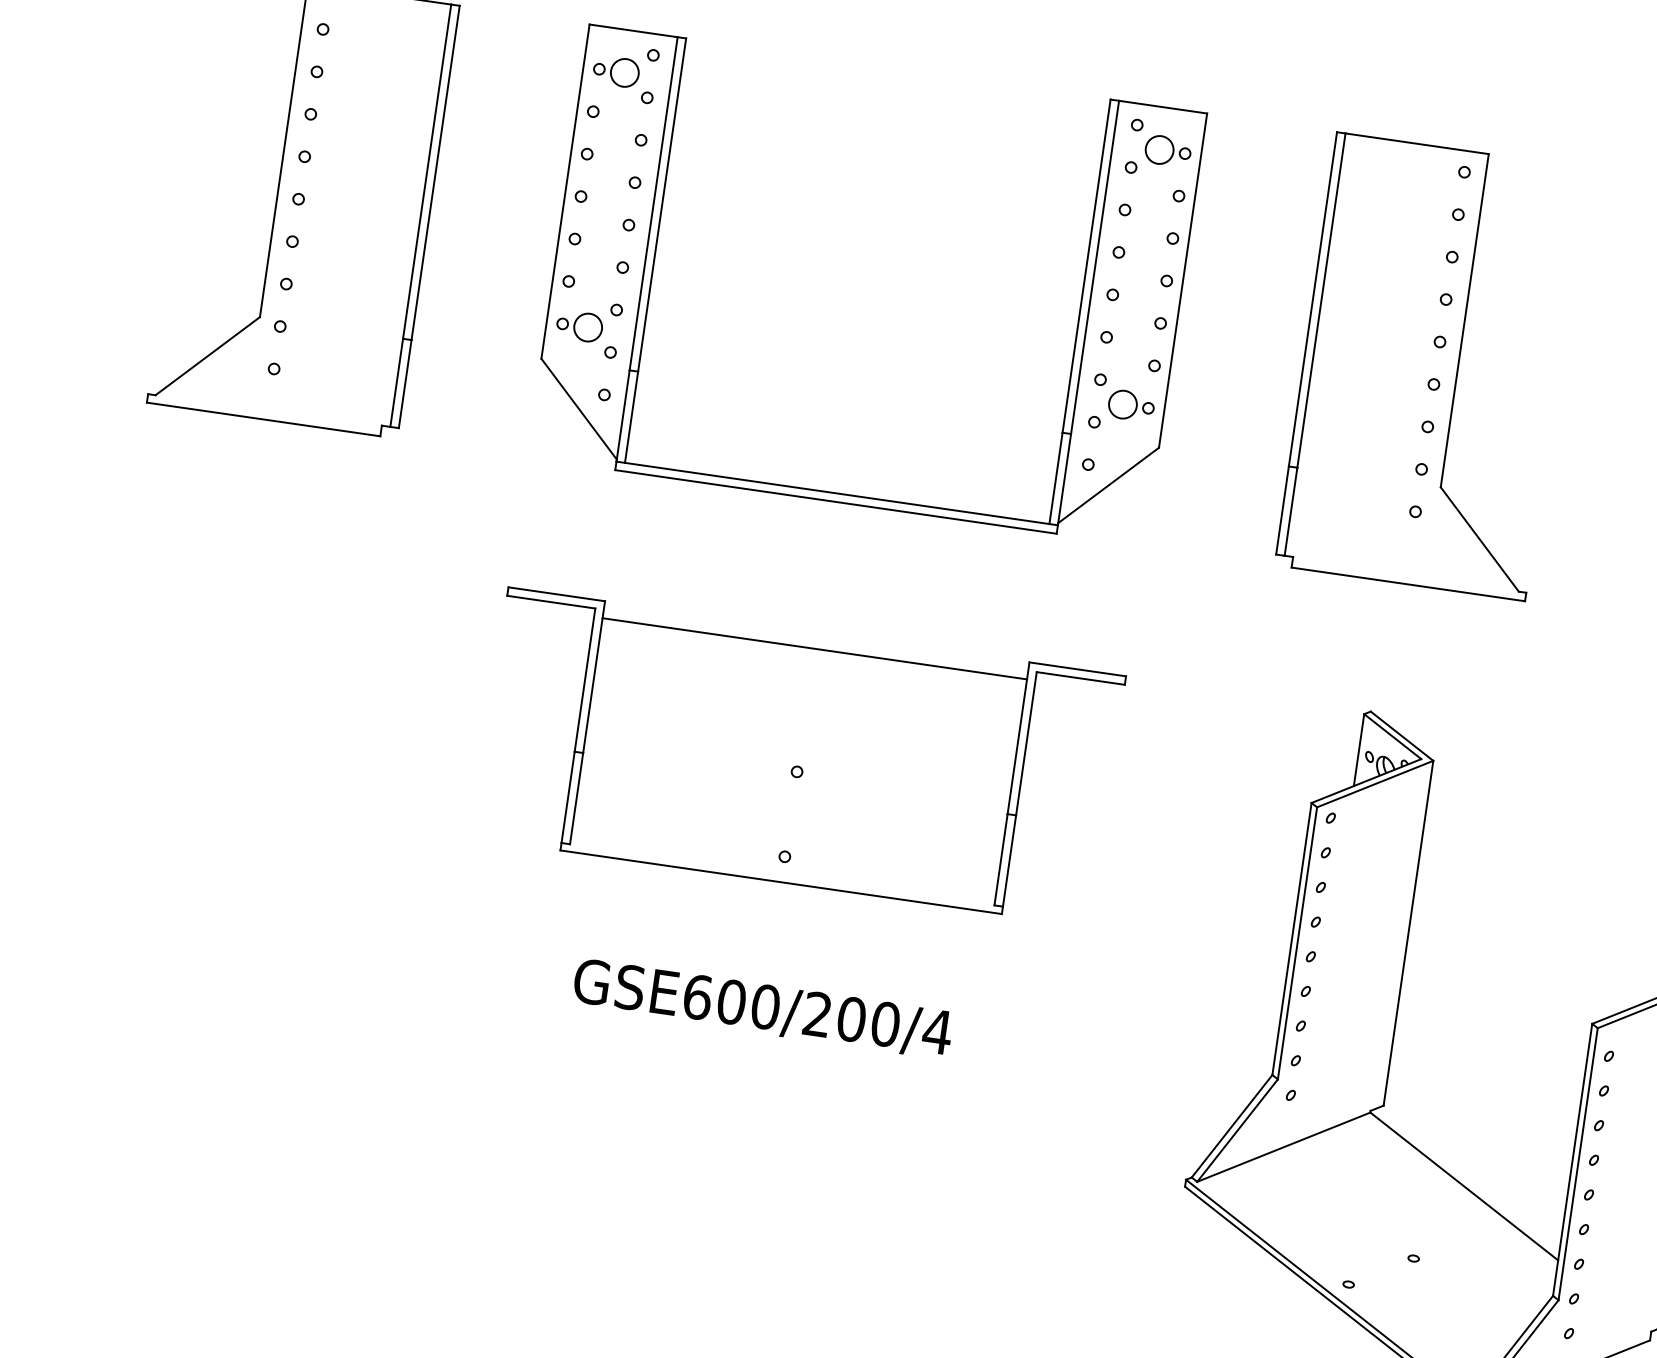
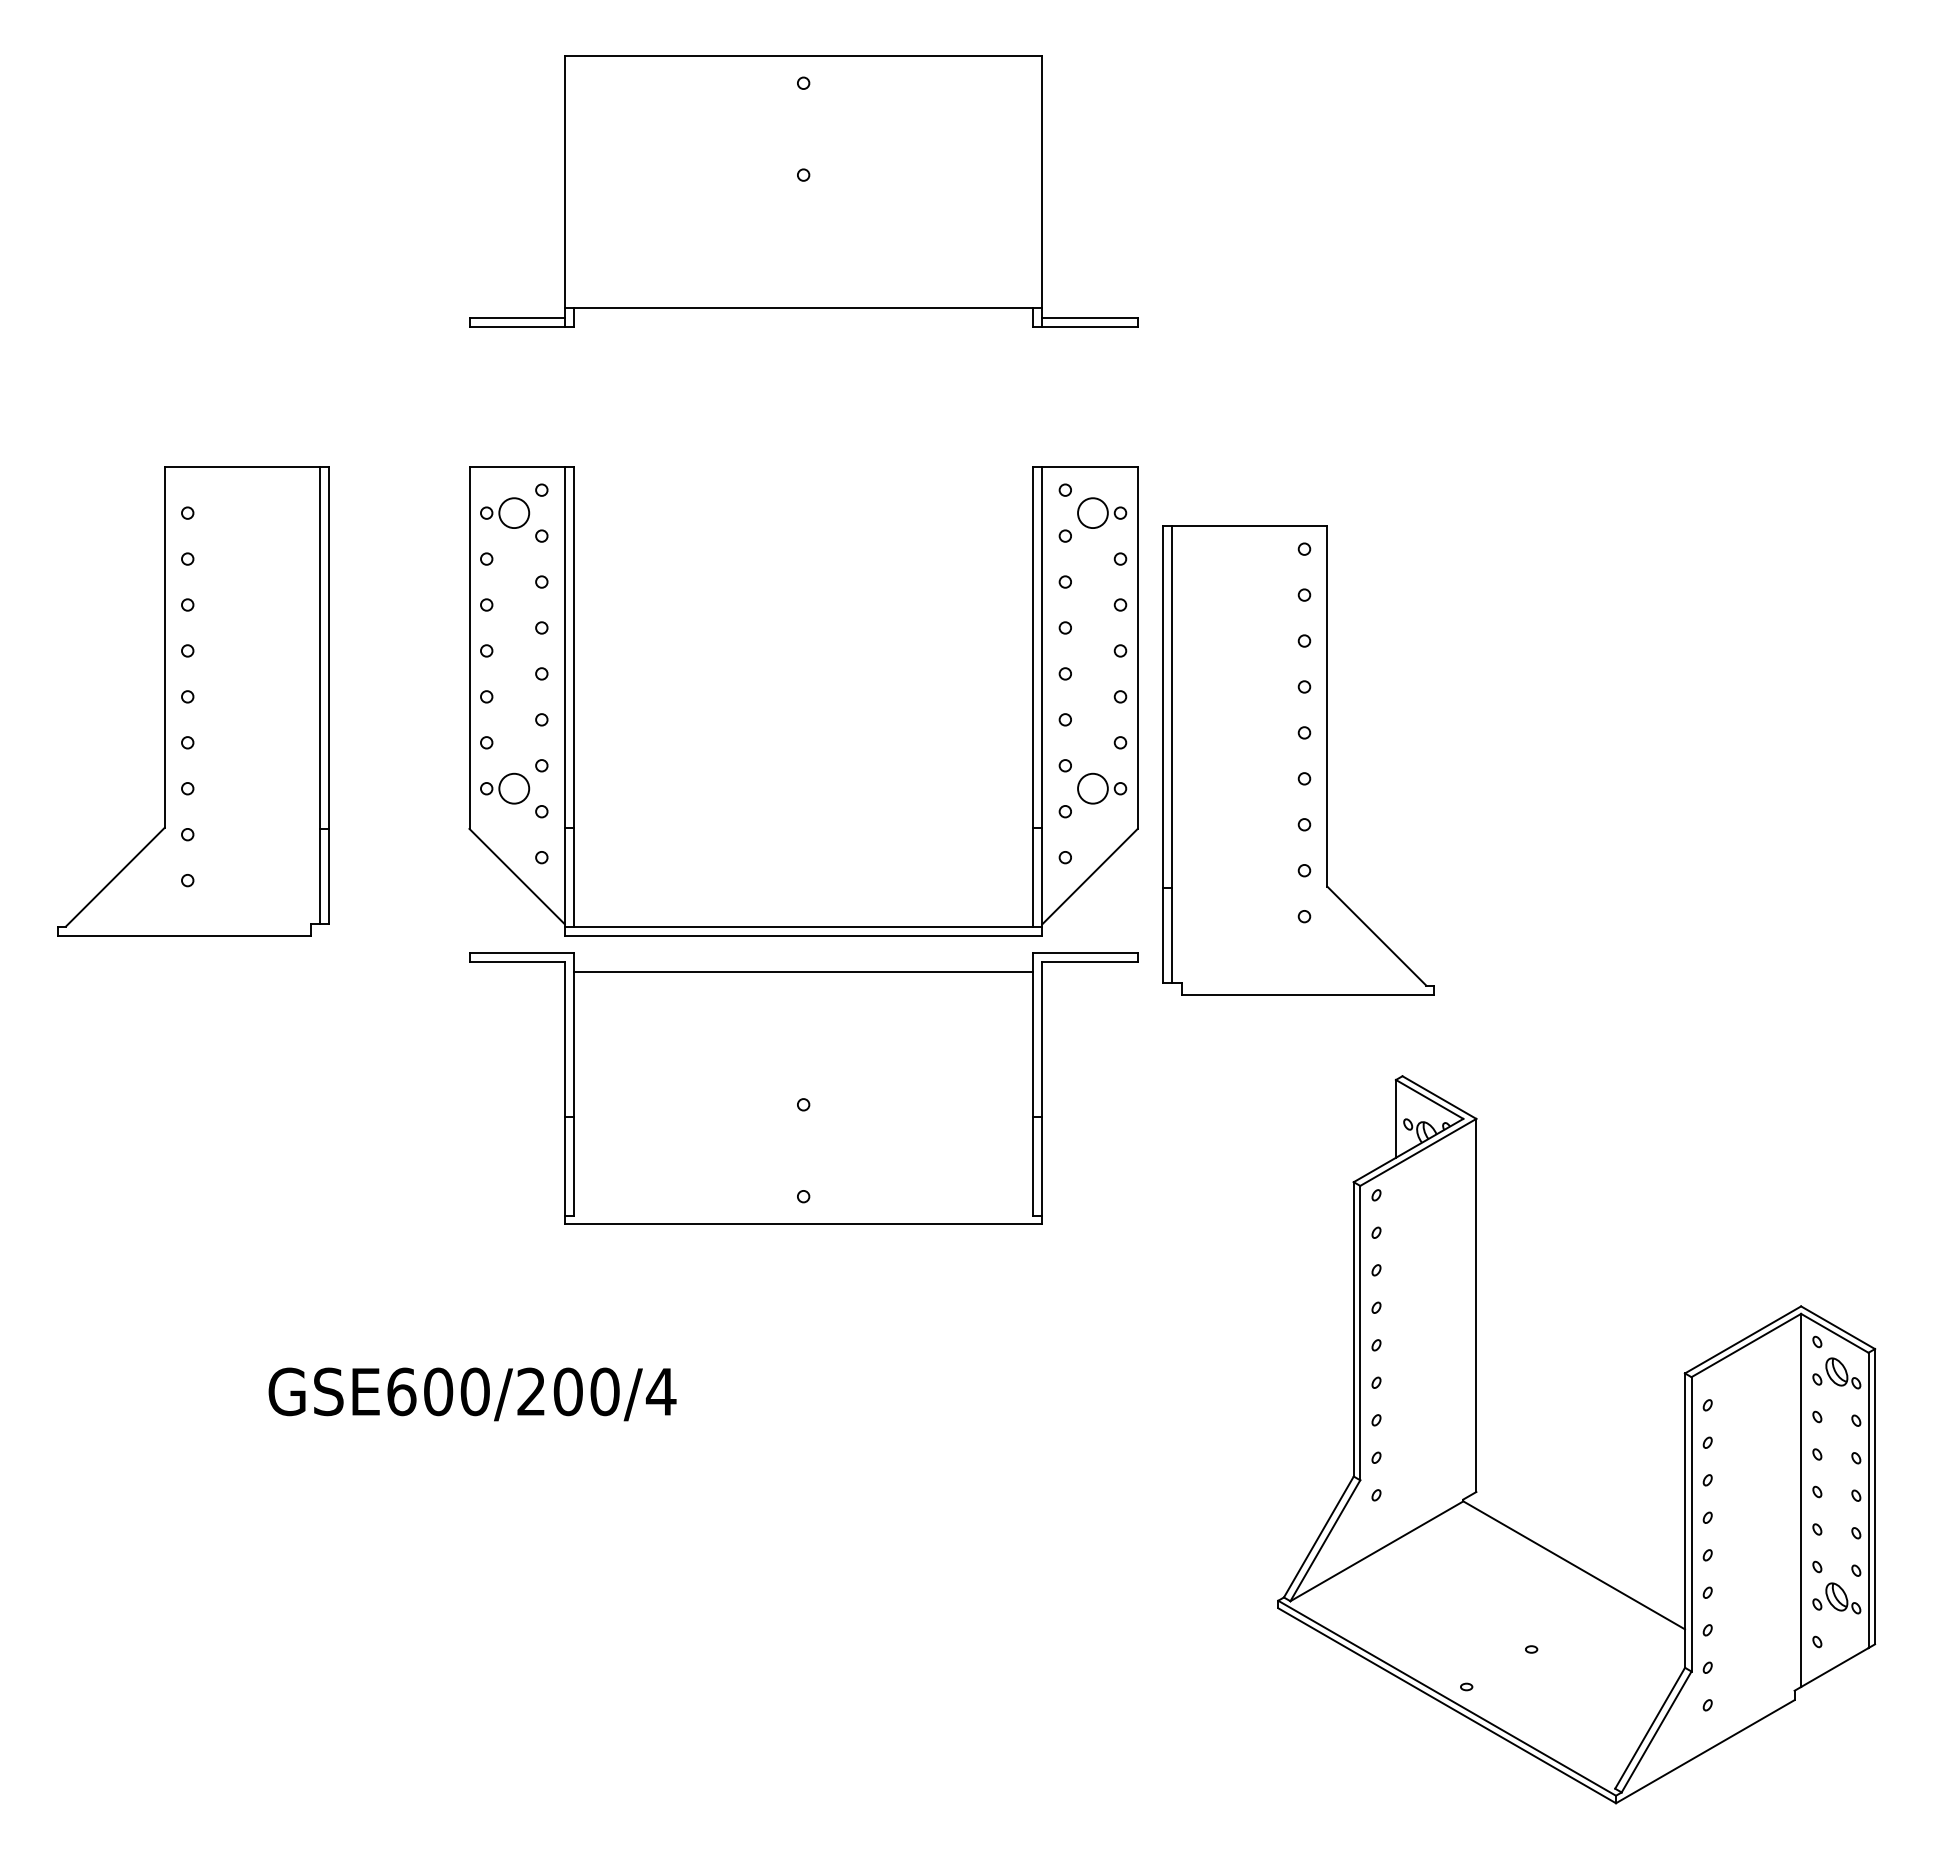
part: (1430, 366) -> (1298, 760), moved
part: (799, 756) -> (803, 1088), moved
text: (762, 1009) -> (472, 1394), moved

